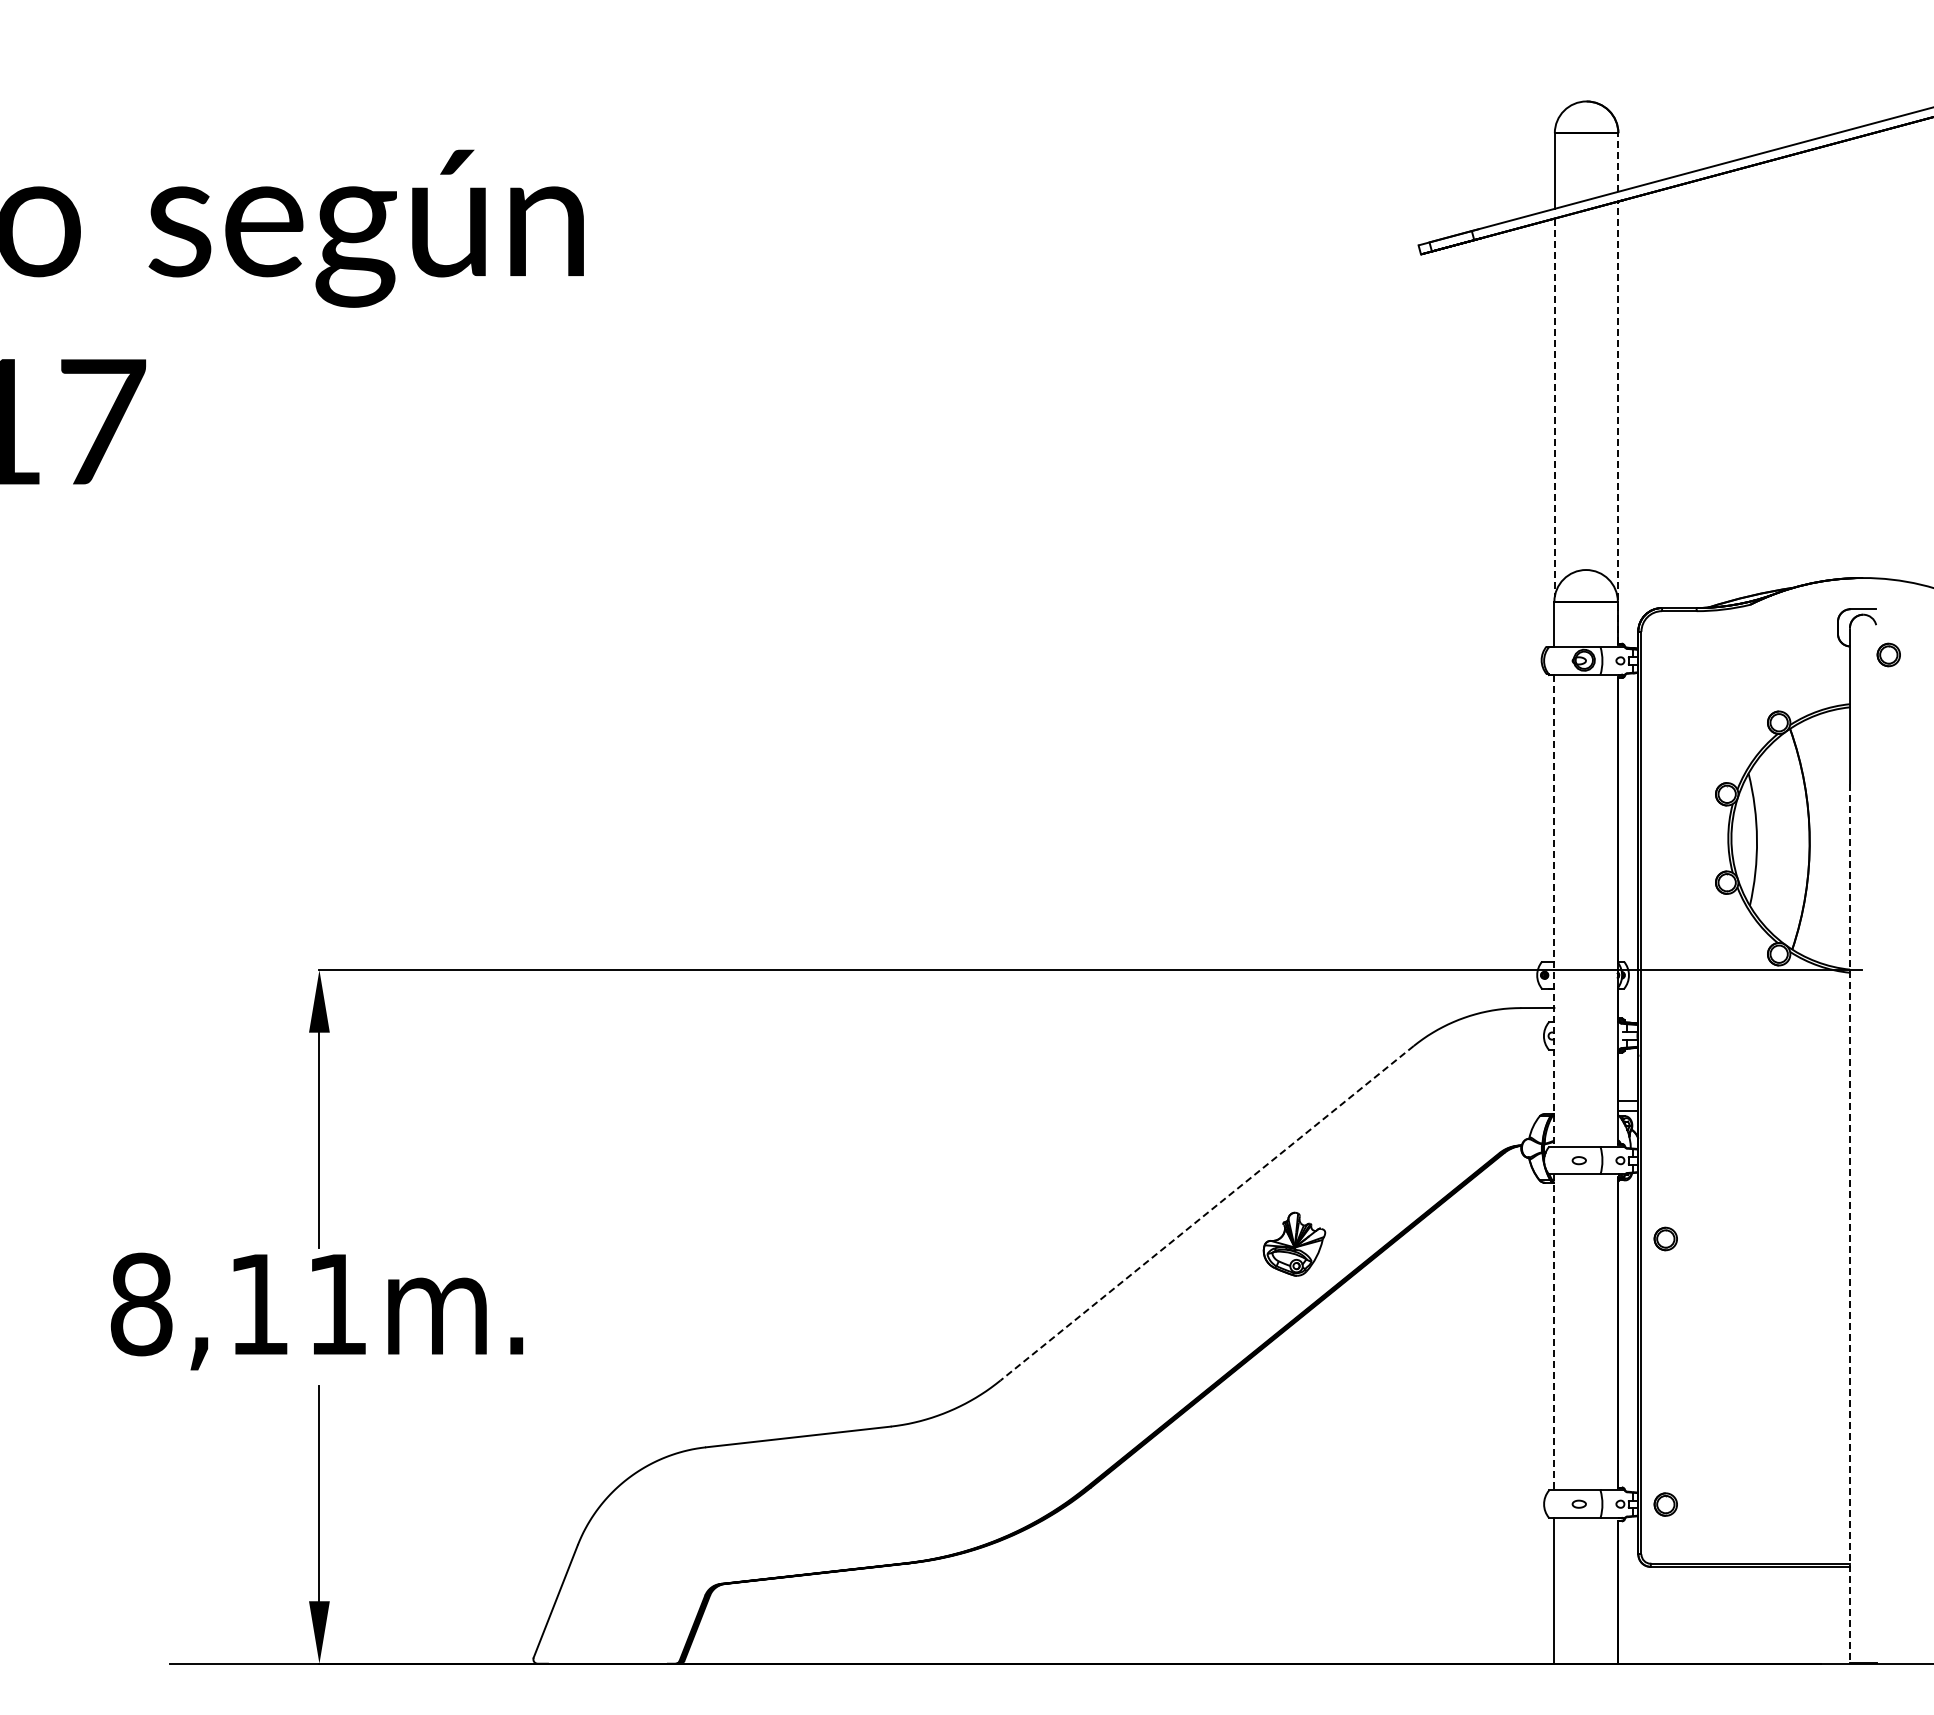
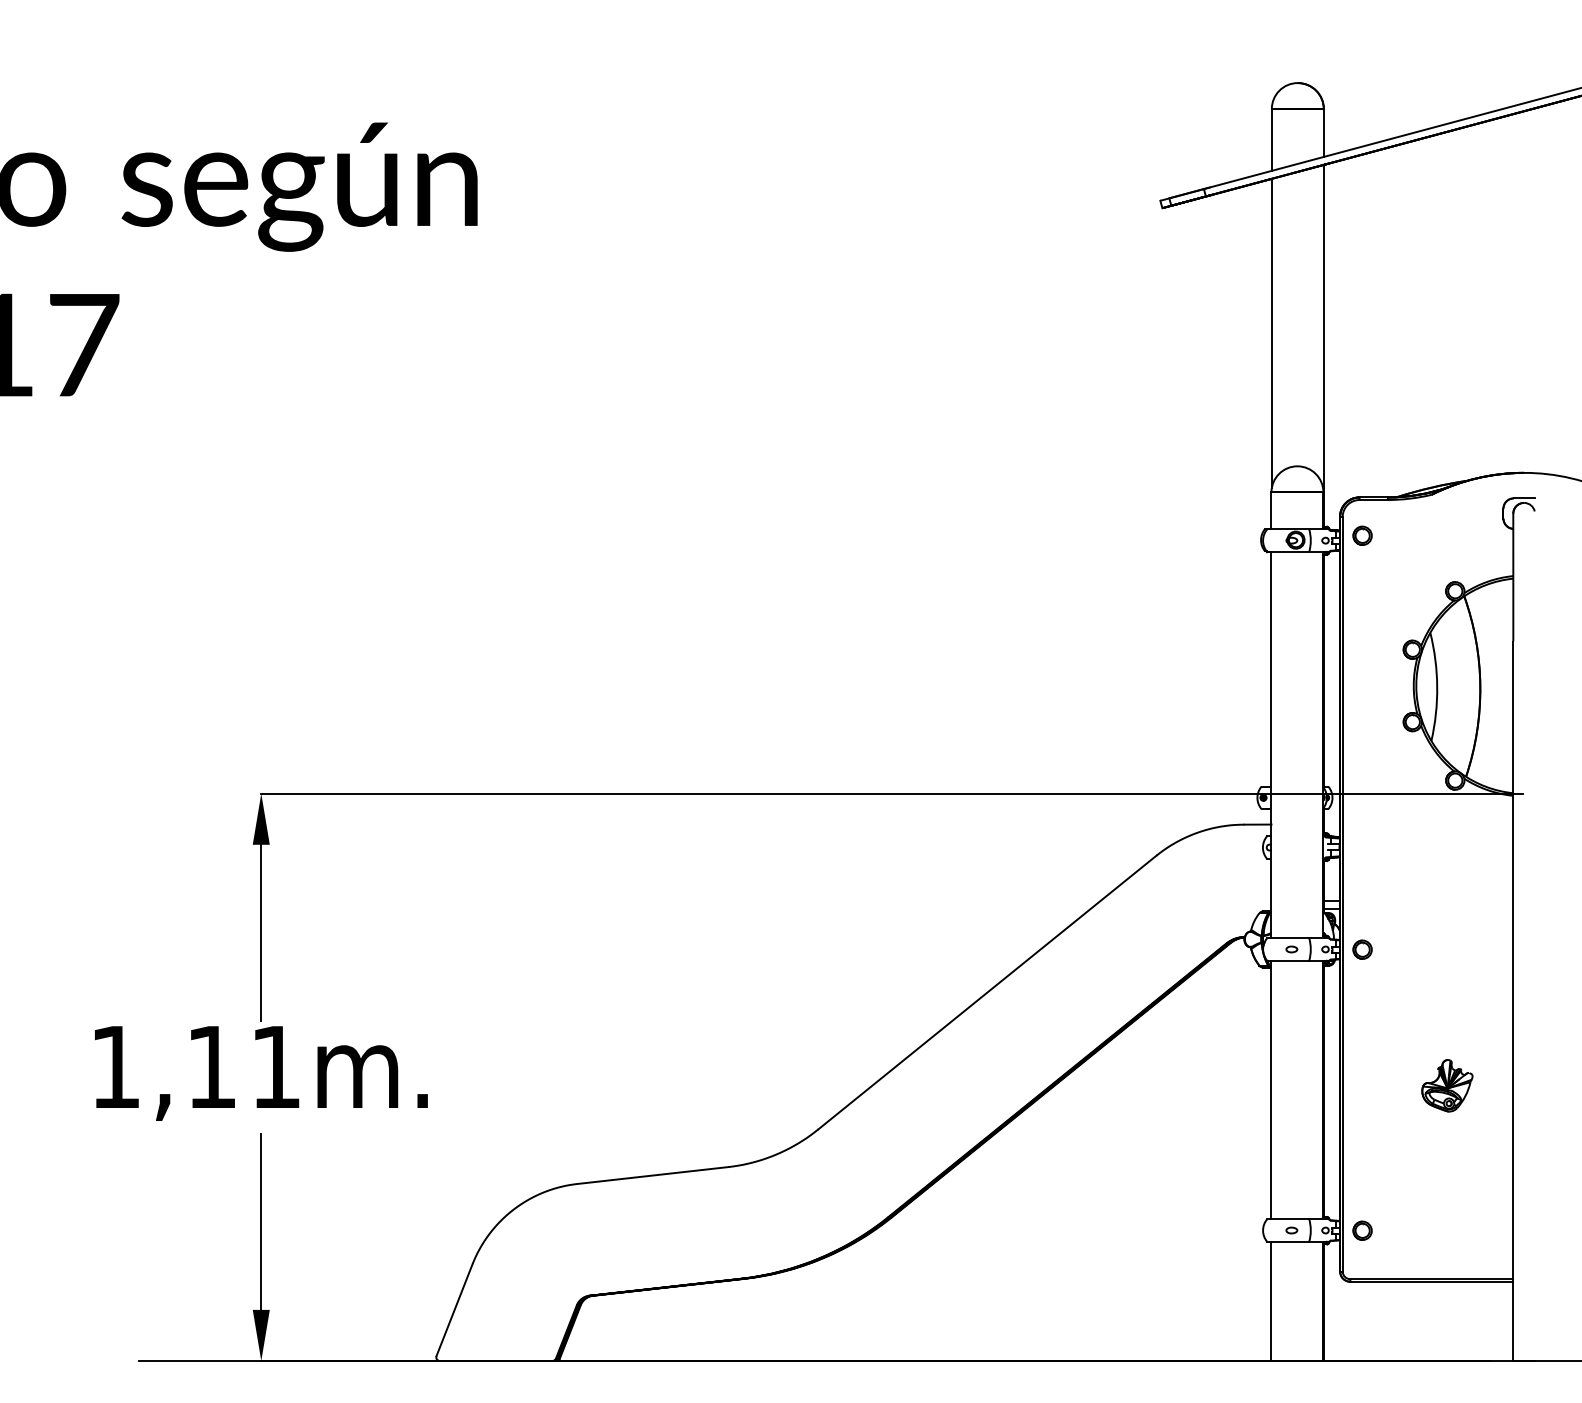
line: (1618, 162) -> (1323, 132), dashed -> solid
line: (1554, 407) -> (1271, 333), dashed -> solid
line: (1618, 422) -> (1323, 345), dashed -> solid
part: (1888, 654) -> (1362, 535), moved
line: (1554, 911) -> (1271, 745), dashed -> solid
line: (1207, 1213) -> (987, 992), dashed -> solid
line: (1850, 1223) -> (1513, 1000), dashed -> solid
part: (1665, 1238) -> (1362, 949), moved
part: (1294, 1243) -> (1447, 1085), moved
text: (141, 1304) -> (115, 1067), 8,11m. -> 1,11m.
line: (1554, 1332) -> (1271, 1090), dashed -> solid

